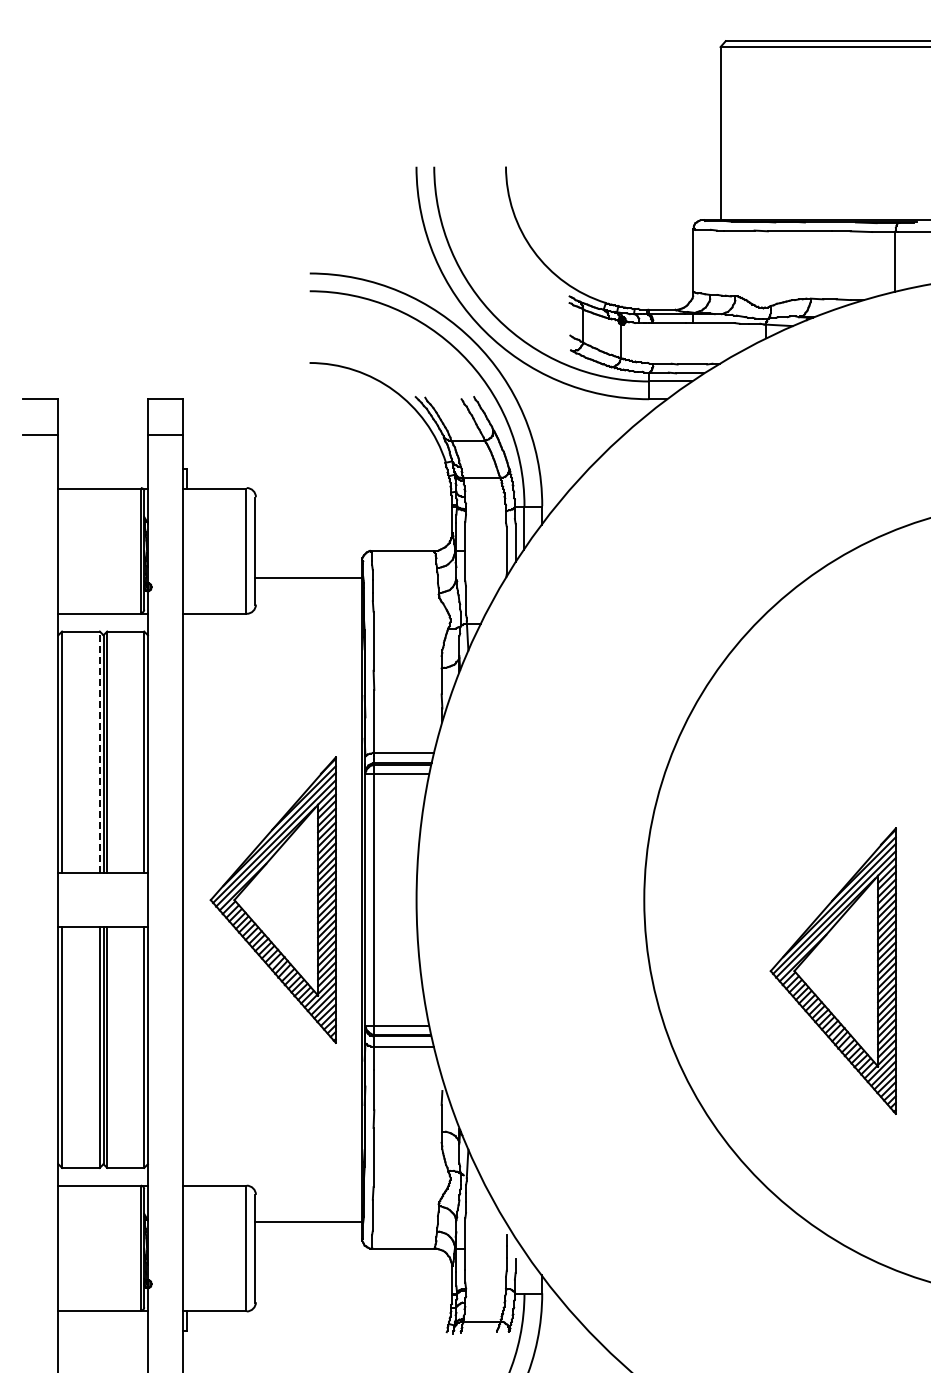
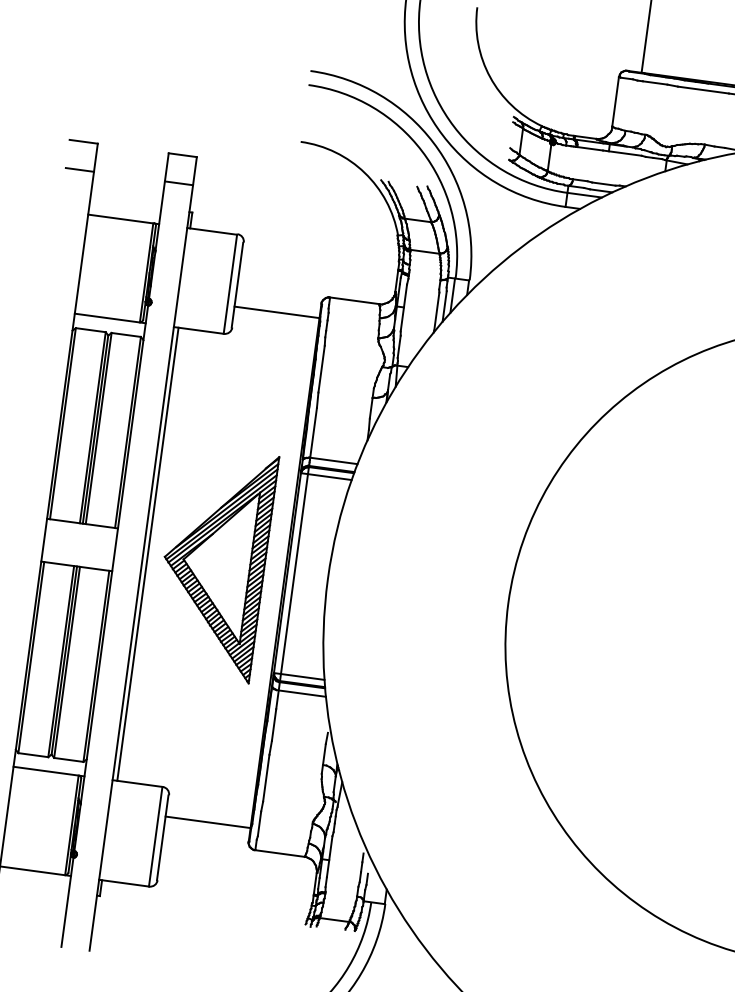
line: (99, 752) -> (92, 427), dashed -> solid
line: (189, 899) -> (148, 554), added
part: (832, 970) -> (649, 679), removed

